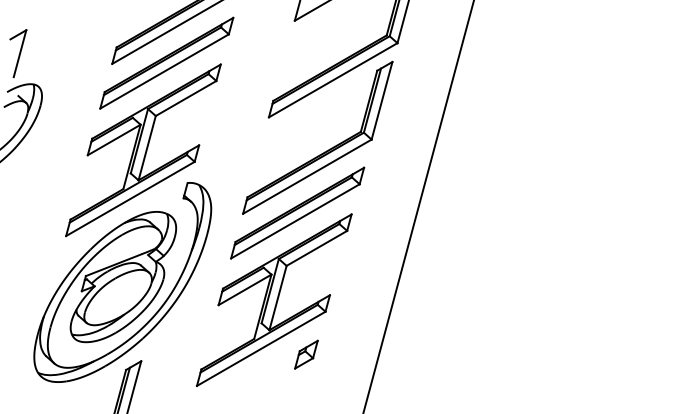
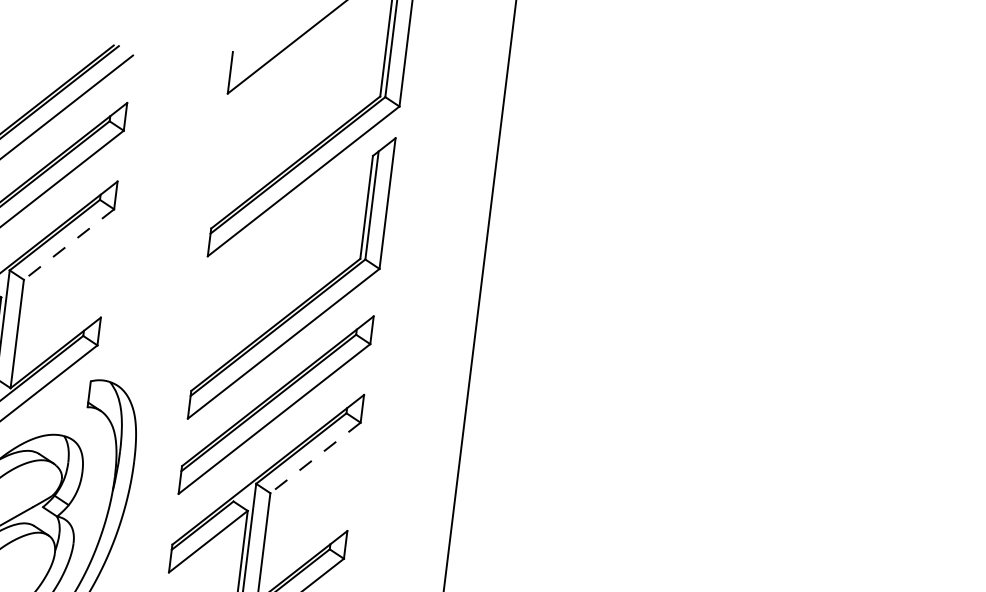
line: (186, 98) -> (69, 244), solid -> dashed
line: (316, 248) -> (314, 458), solid -> dashed

